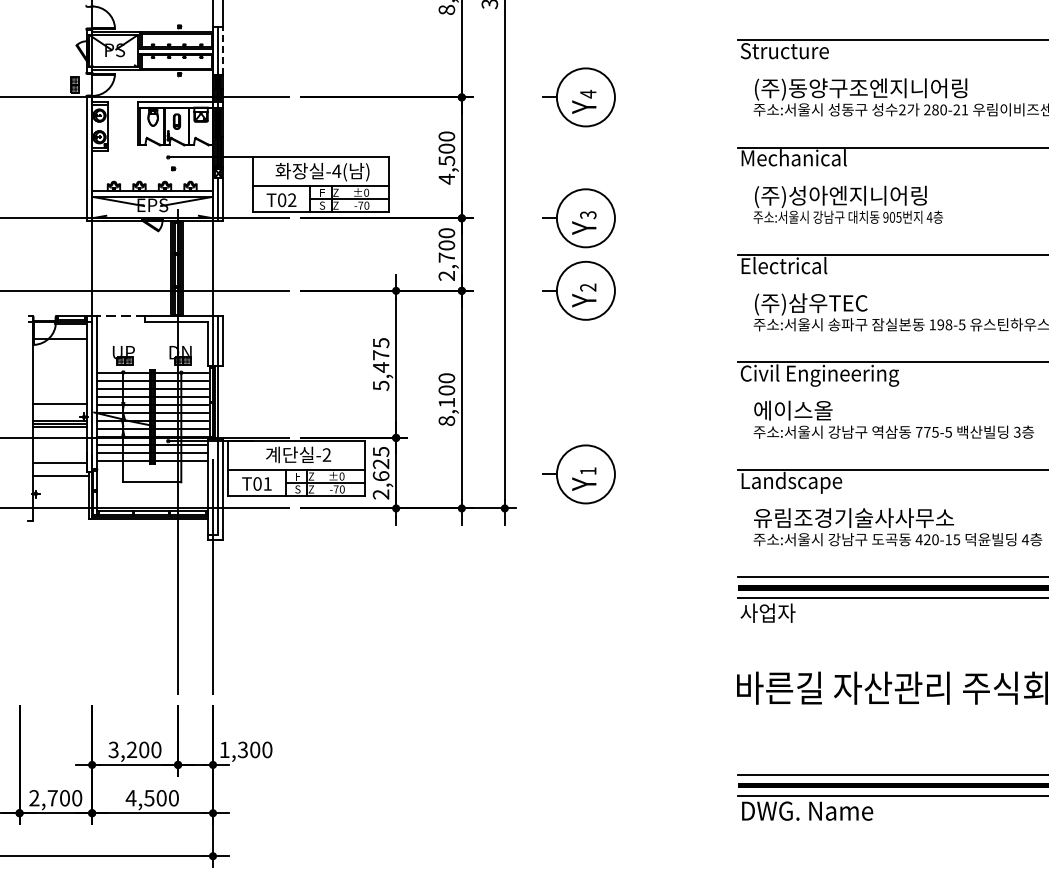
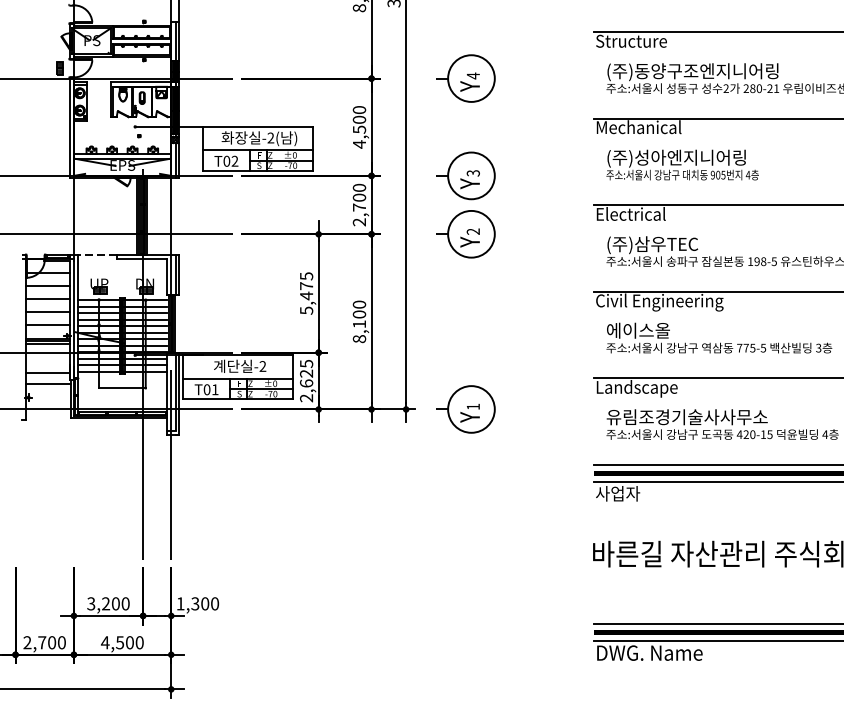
line: (223, 50) -> (179, 40), dashed -> solid
text: (336, 170) -> (270, 137), -4( -> -2(
line: (59, 355) -> (47, 286), added
line: (59, 371) -> (47, 299), added
line: (59, 387) -> (47, 312), added
part: (578, 474) -> (465, 409), moved

